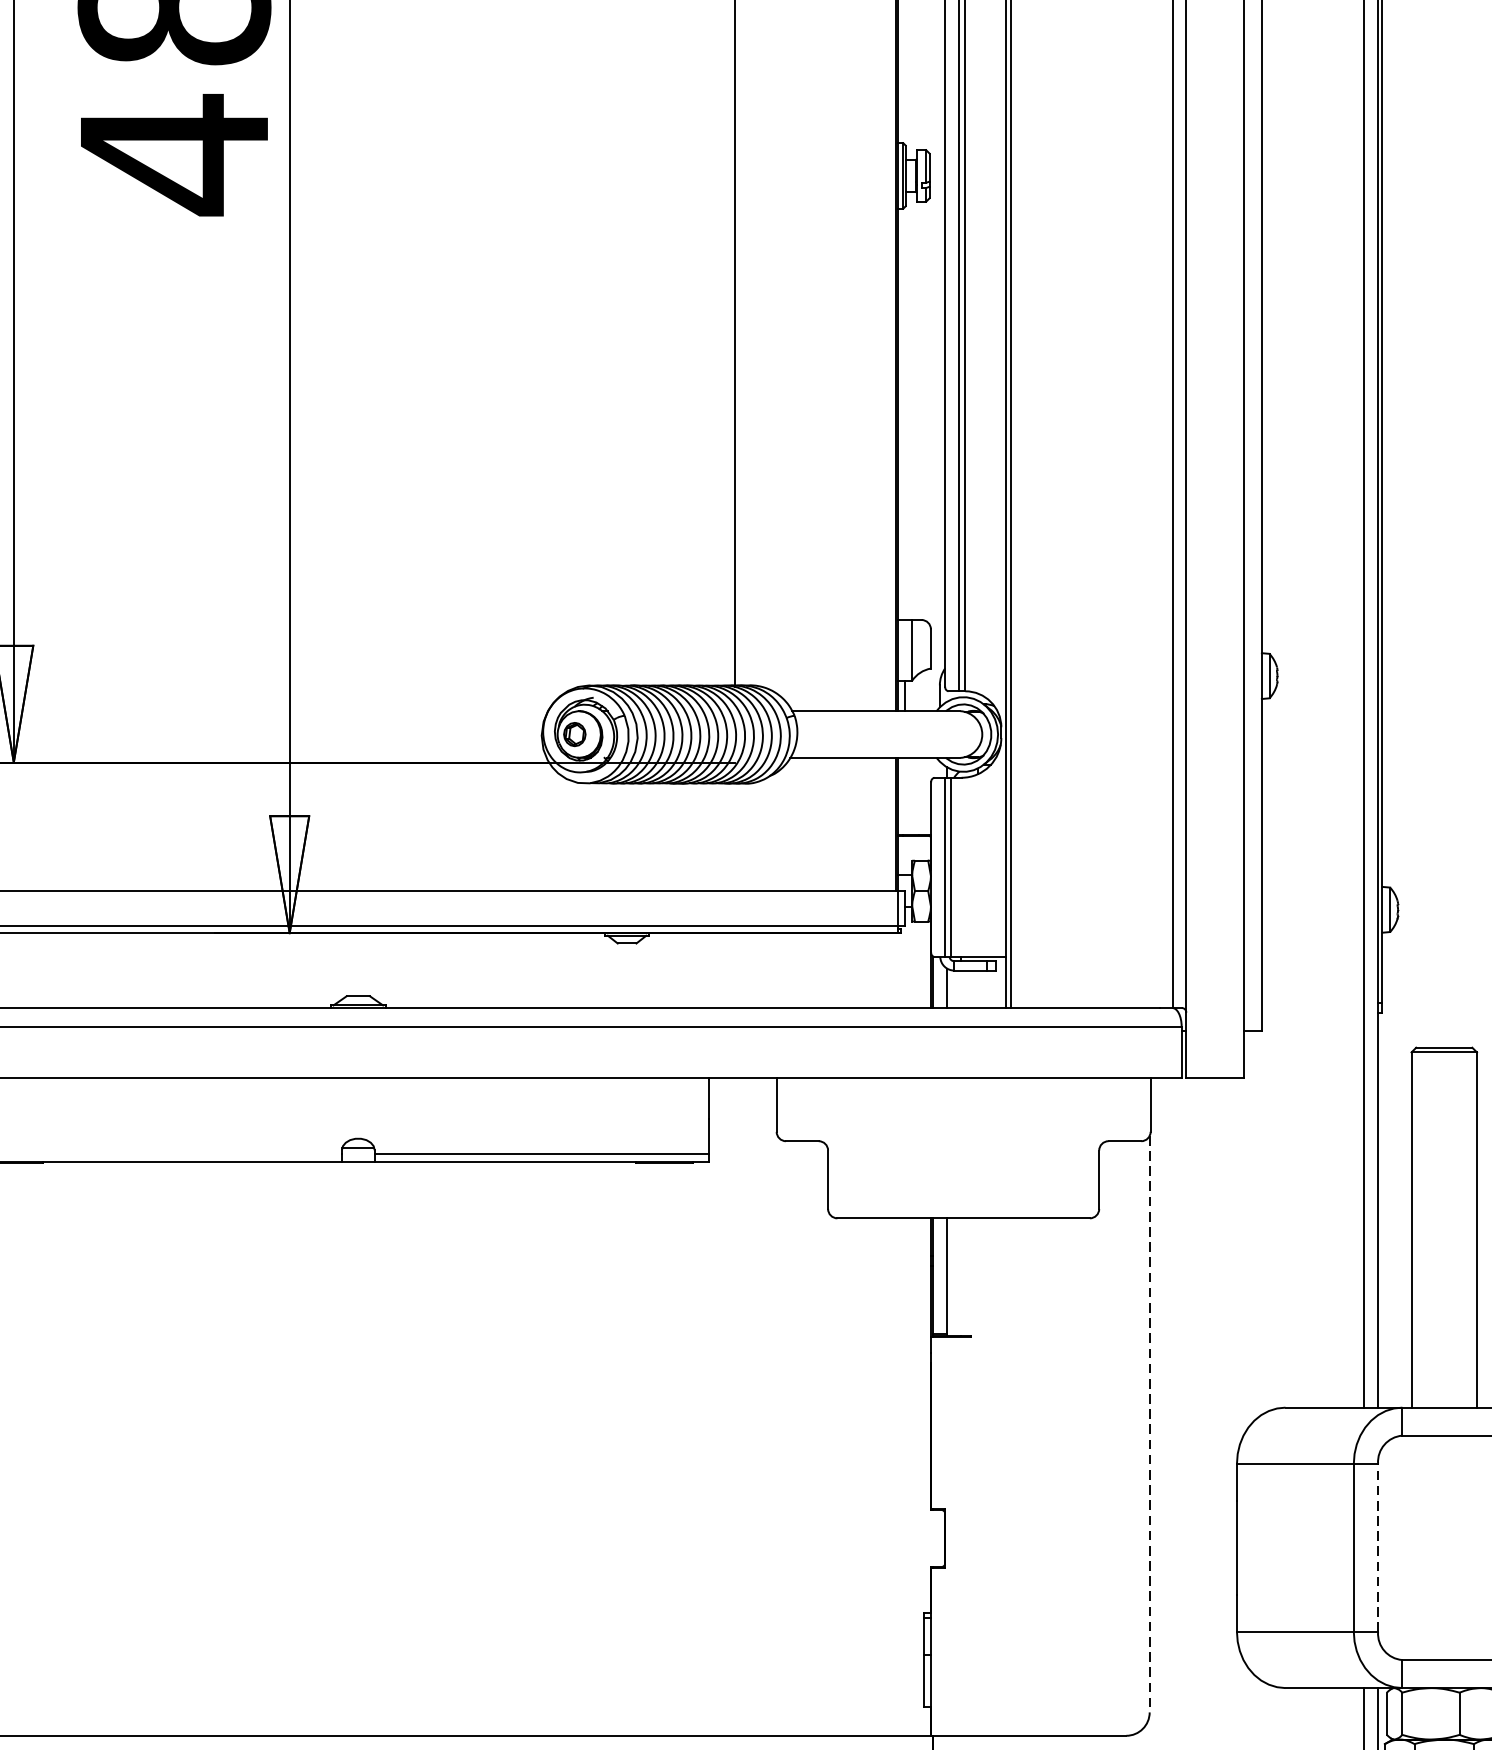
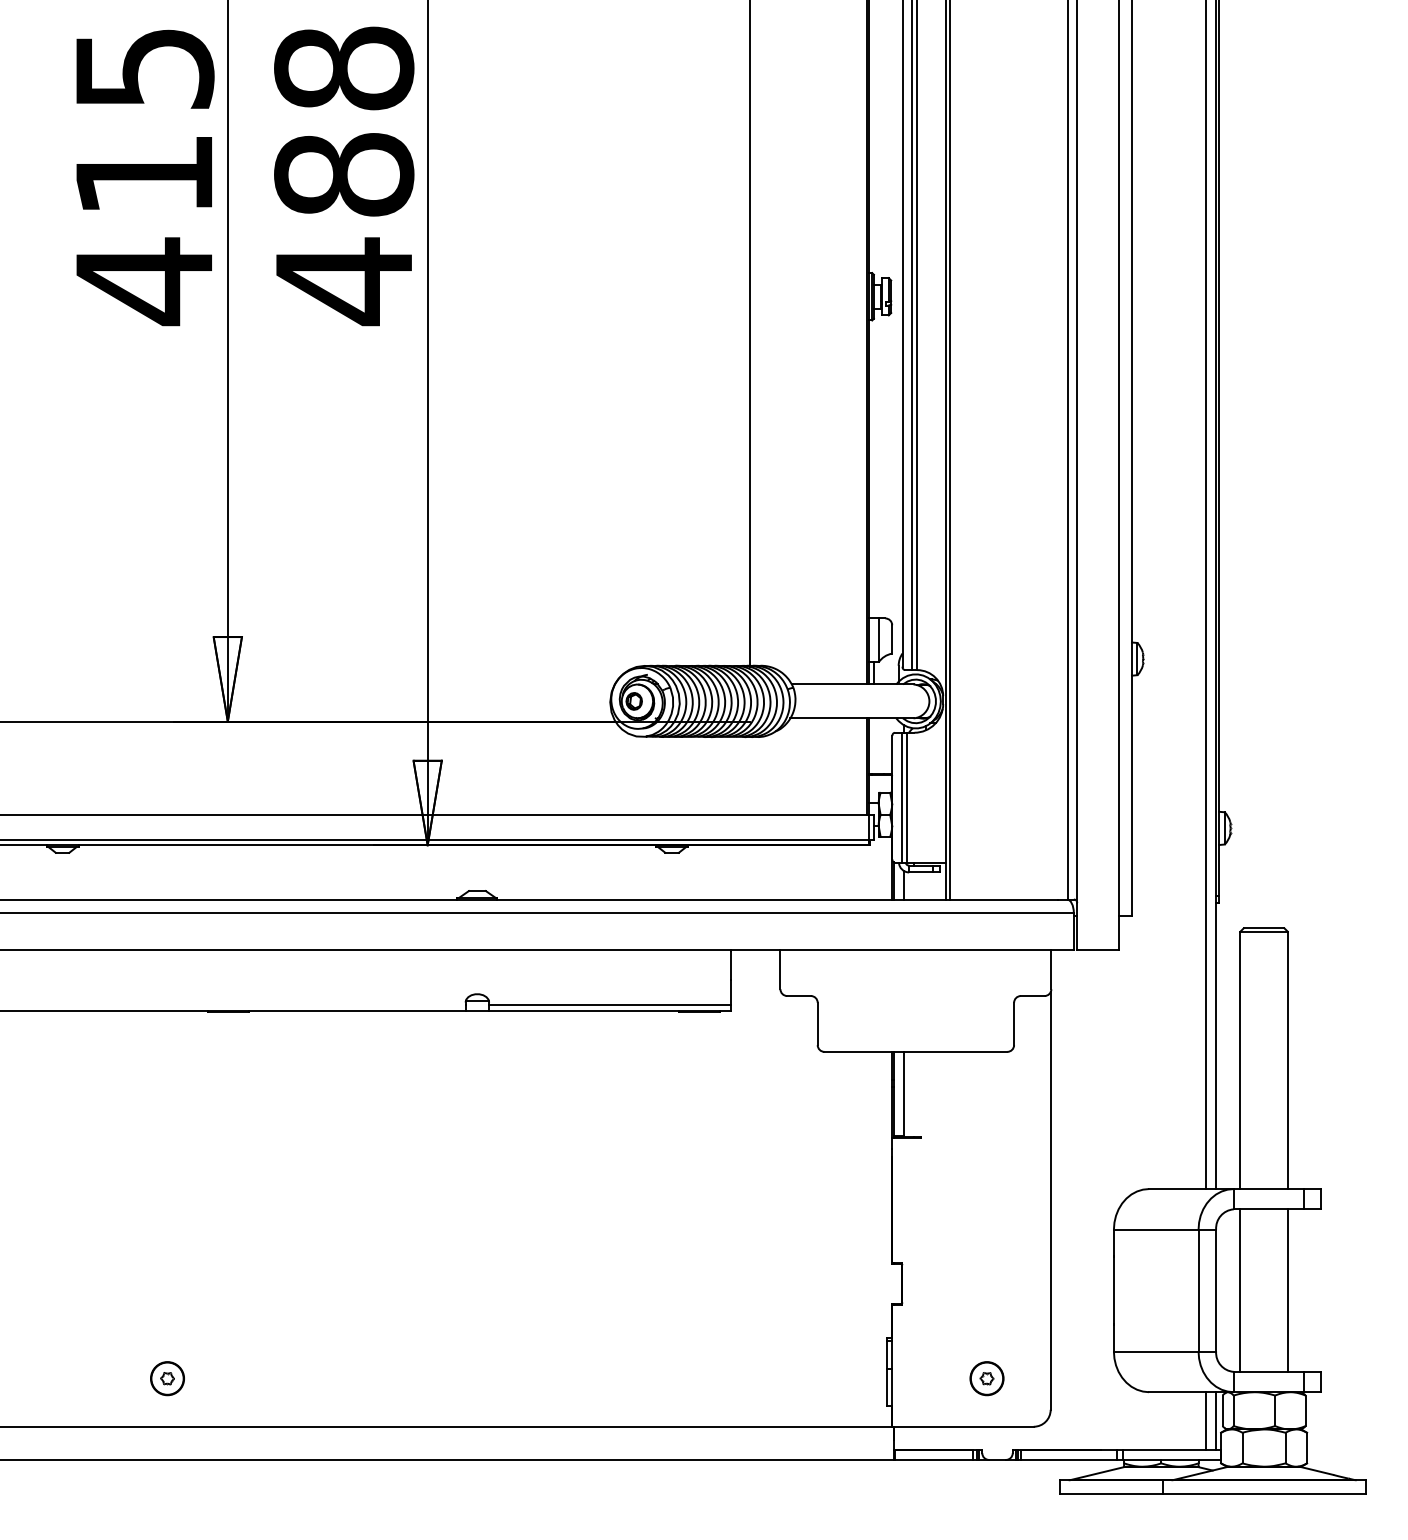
line: (1149, 1424) -> (1050, 1201), dashed -> solid
line: (1378, 1547) -> (1216, 1290), dashed -> solid
line: (1411, 1547) -> (1240, 1290), added
line: (1476, 1547) -> (1287, 1290), added
part: (1061, 1669) -> (986, 1378), added

